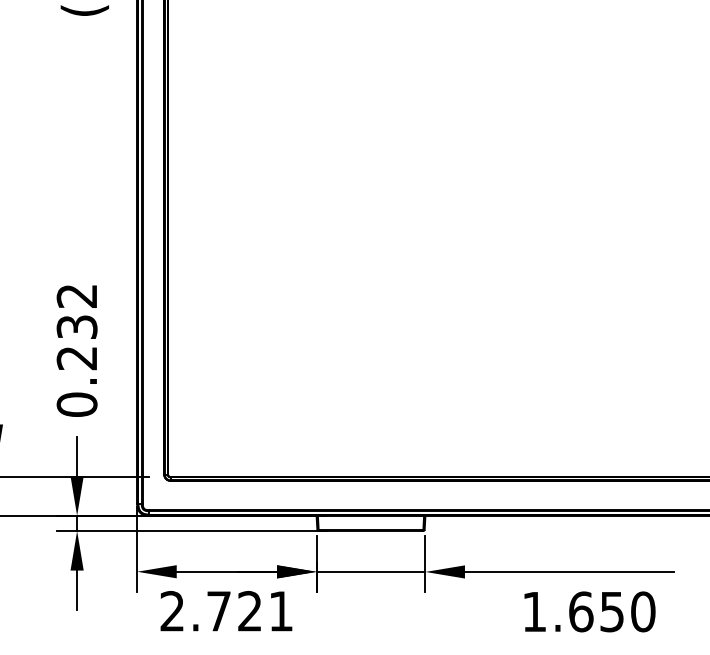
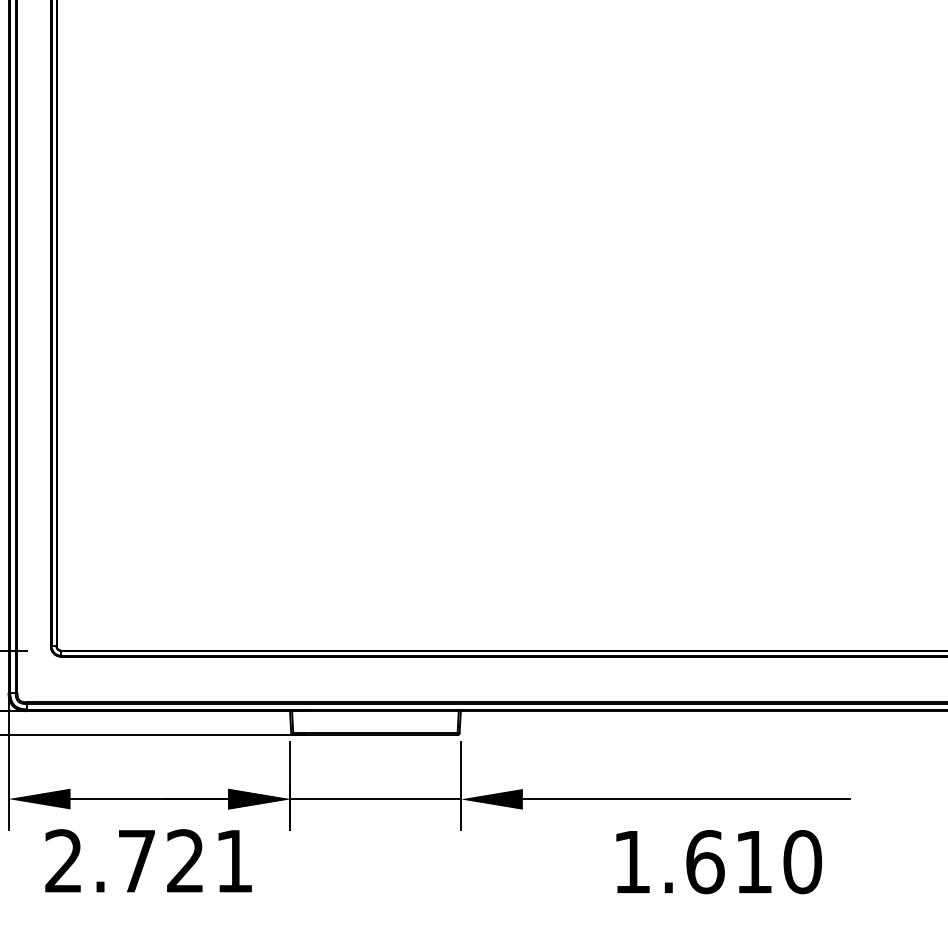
text: (611, 612) -> (752, 863), 1.650 -> 1.610

